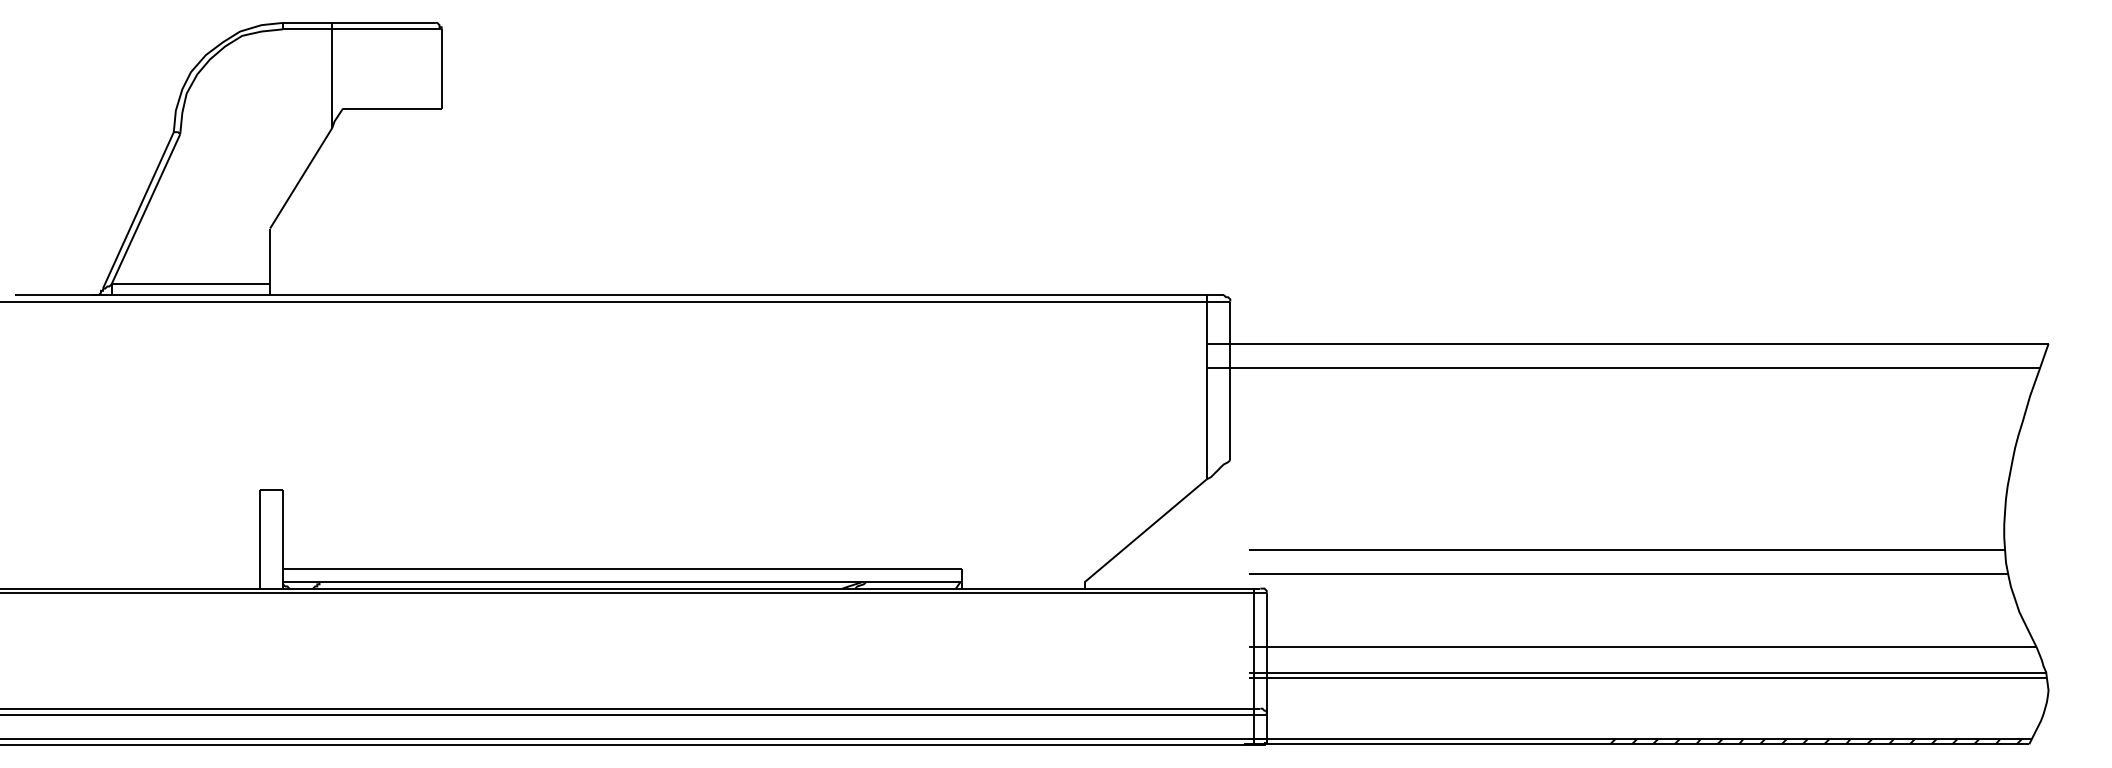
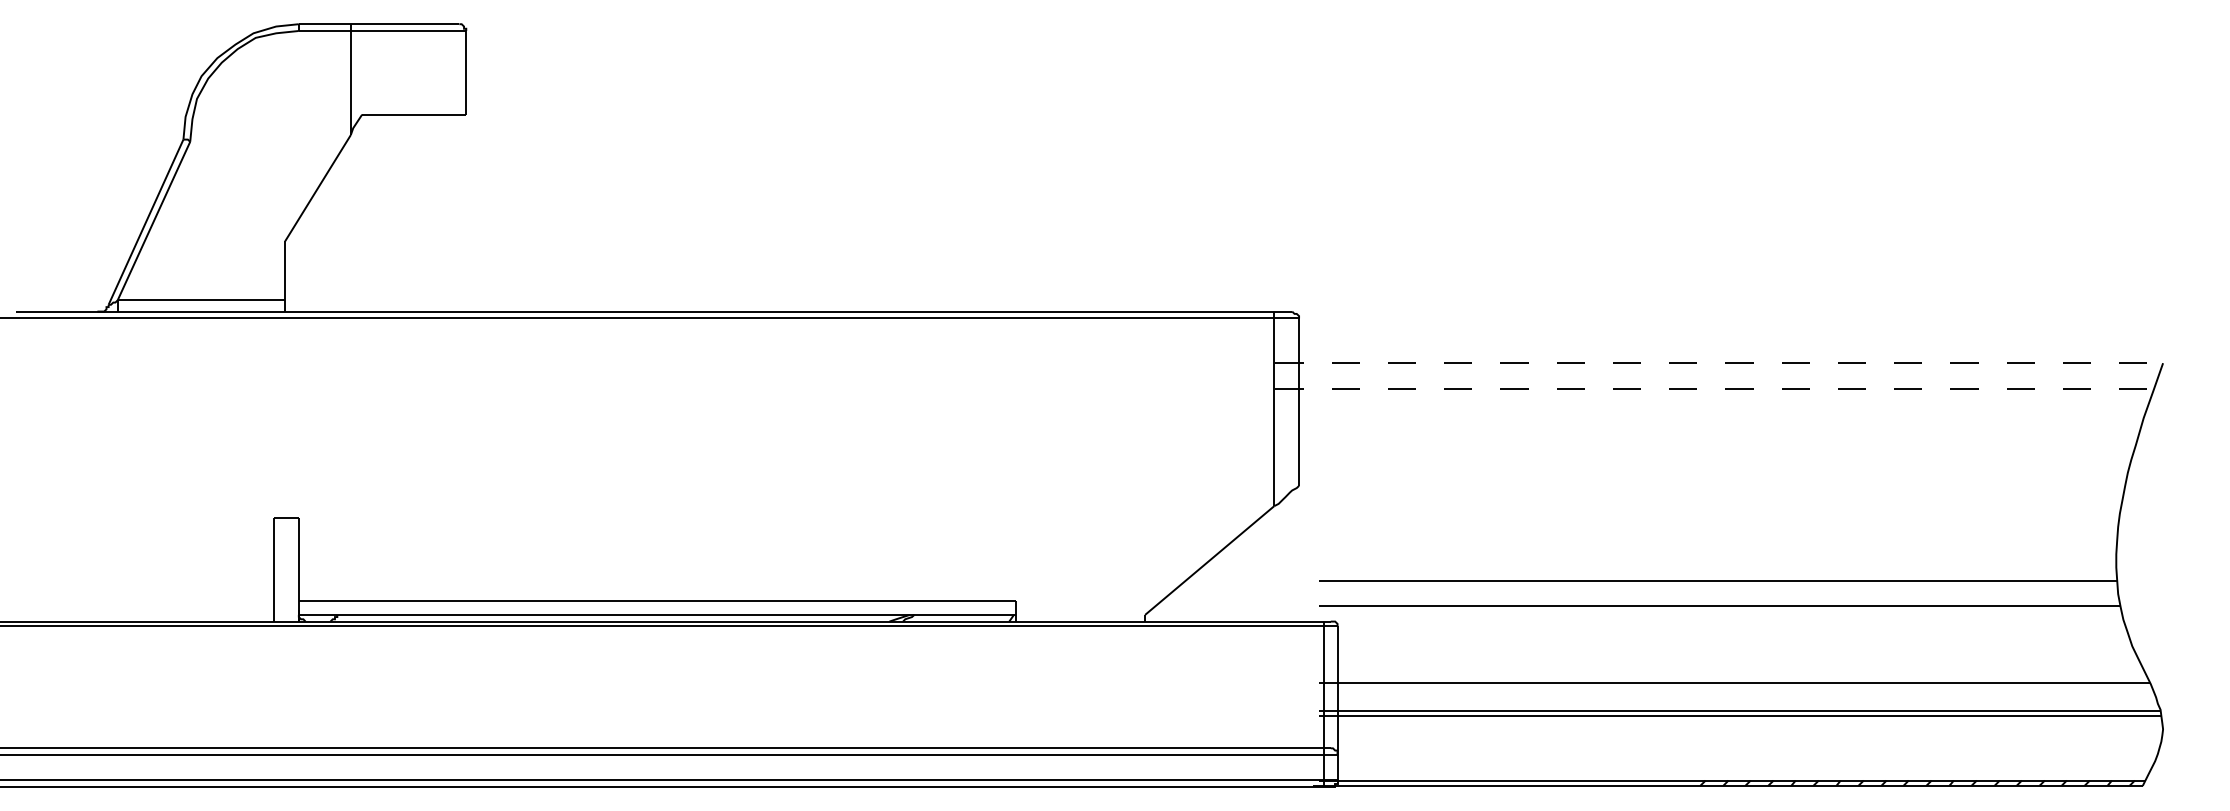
line: (1628, 344) -> (1719, 363), solid -> dashed
line: (1624, 367) -> (1715, 388), solid -> dashed

